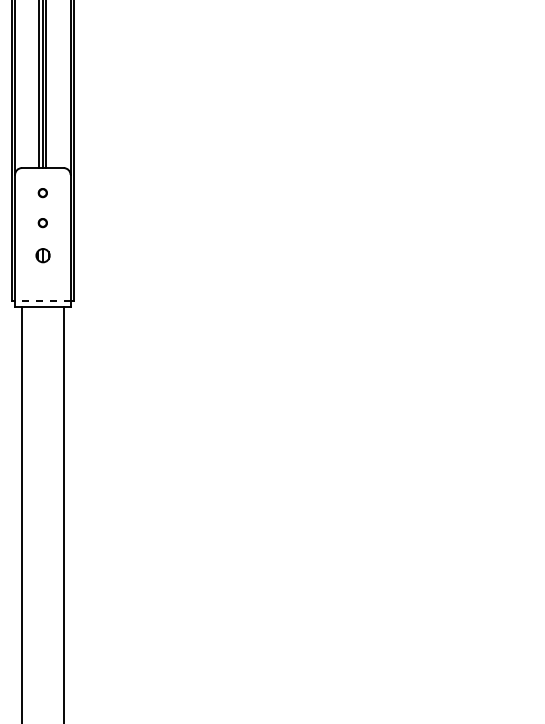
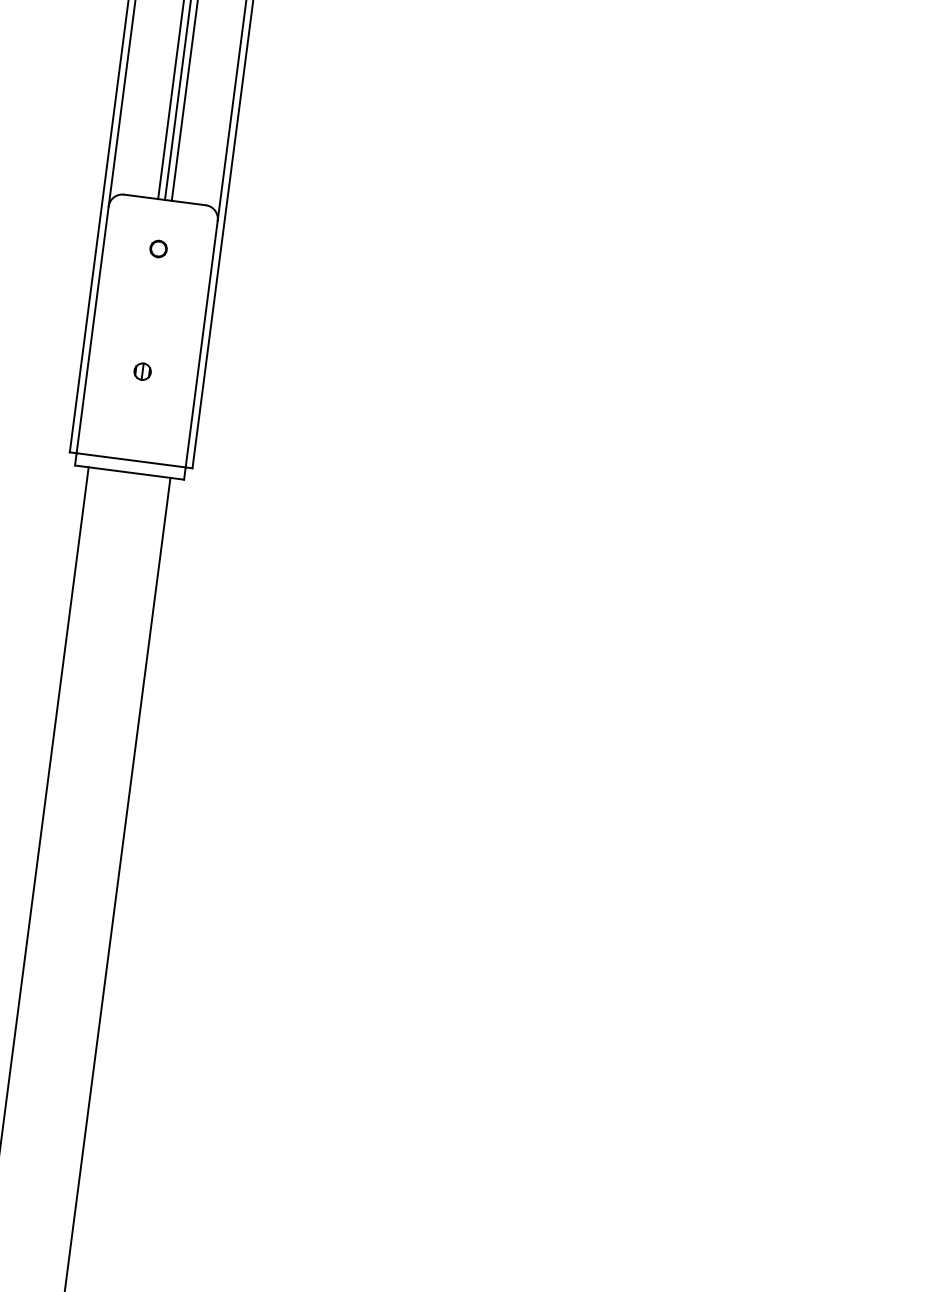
part: (42, 223) -> (150, 308), removed
part: (42, 255) -> (141, 371), size x0.62
line: (42, 300) -> (130, 459), dashed -> solid

